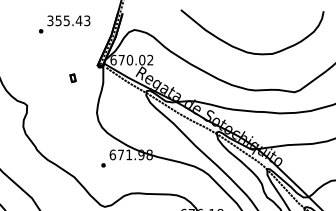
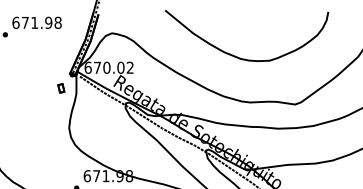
text: (68, 20) -> (36, 22), 355.43 -> 671.98
part: (72, 77) -> (60, 87), moved

